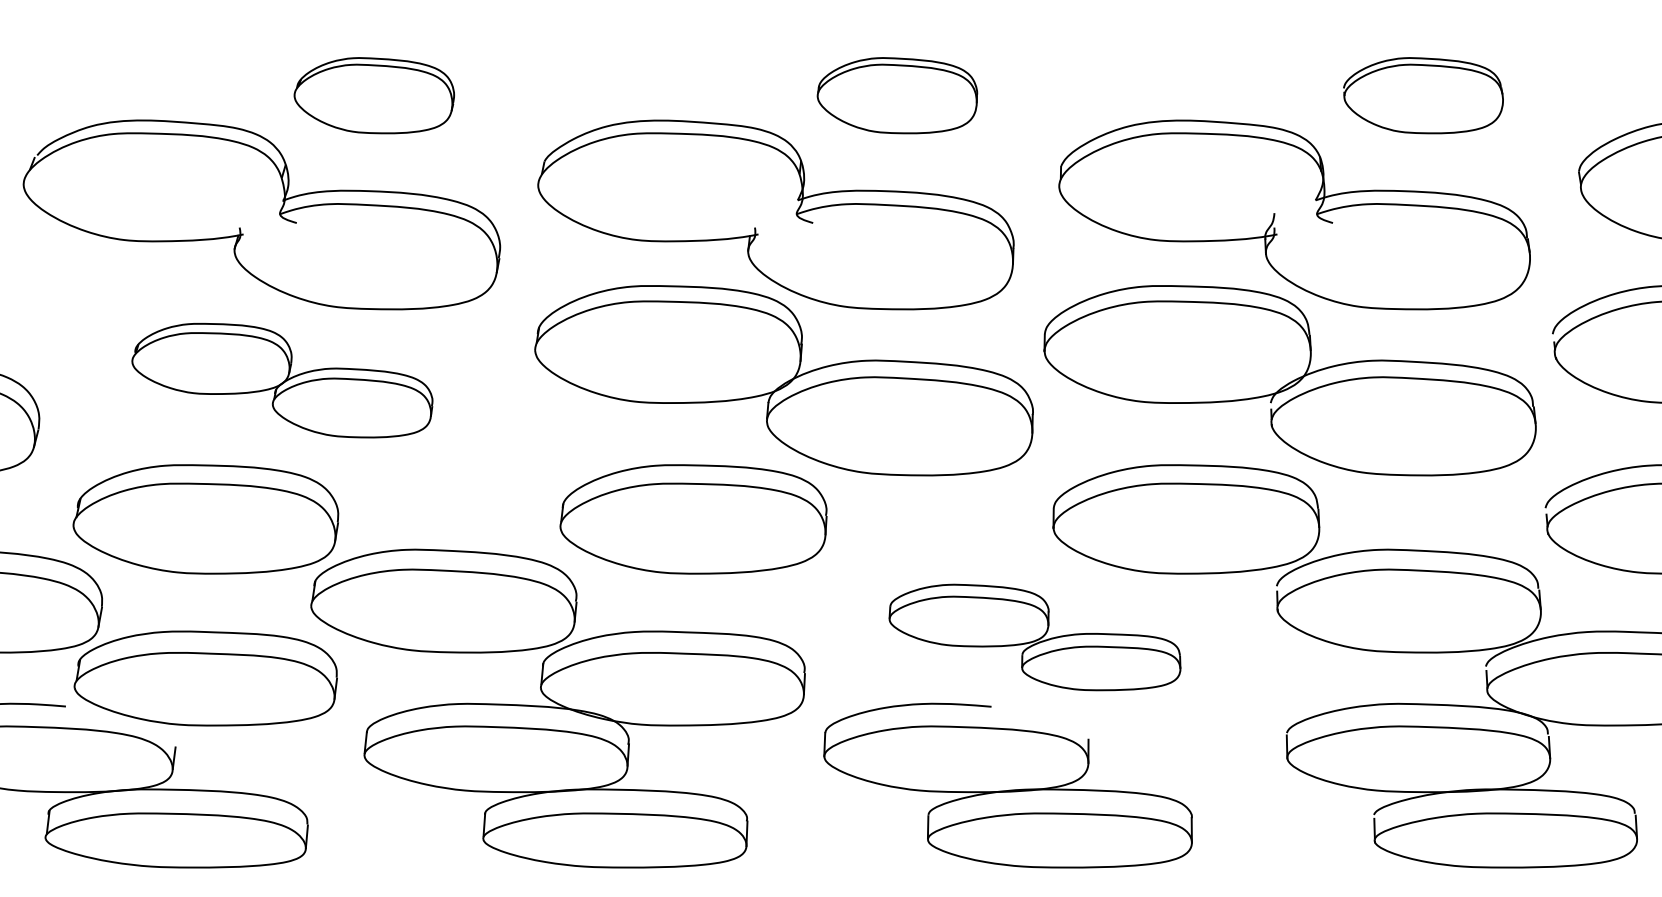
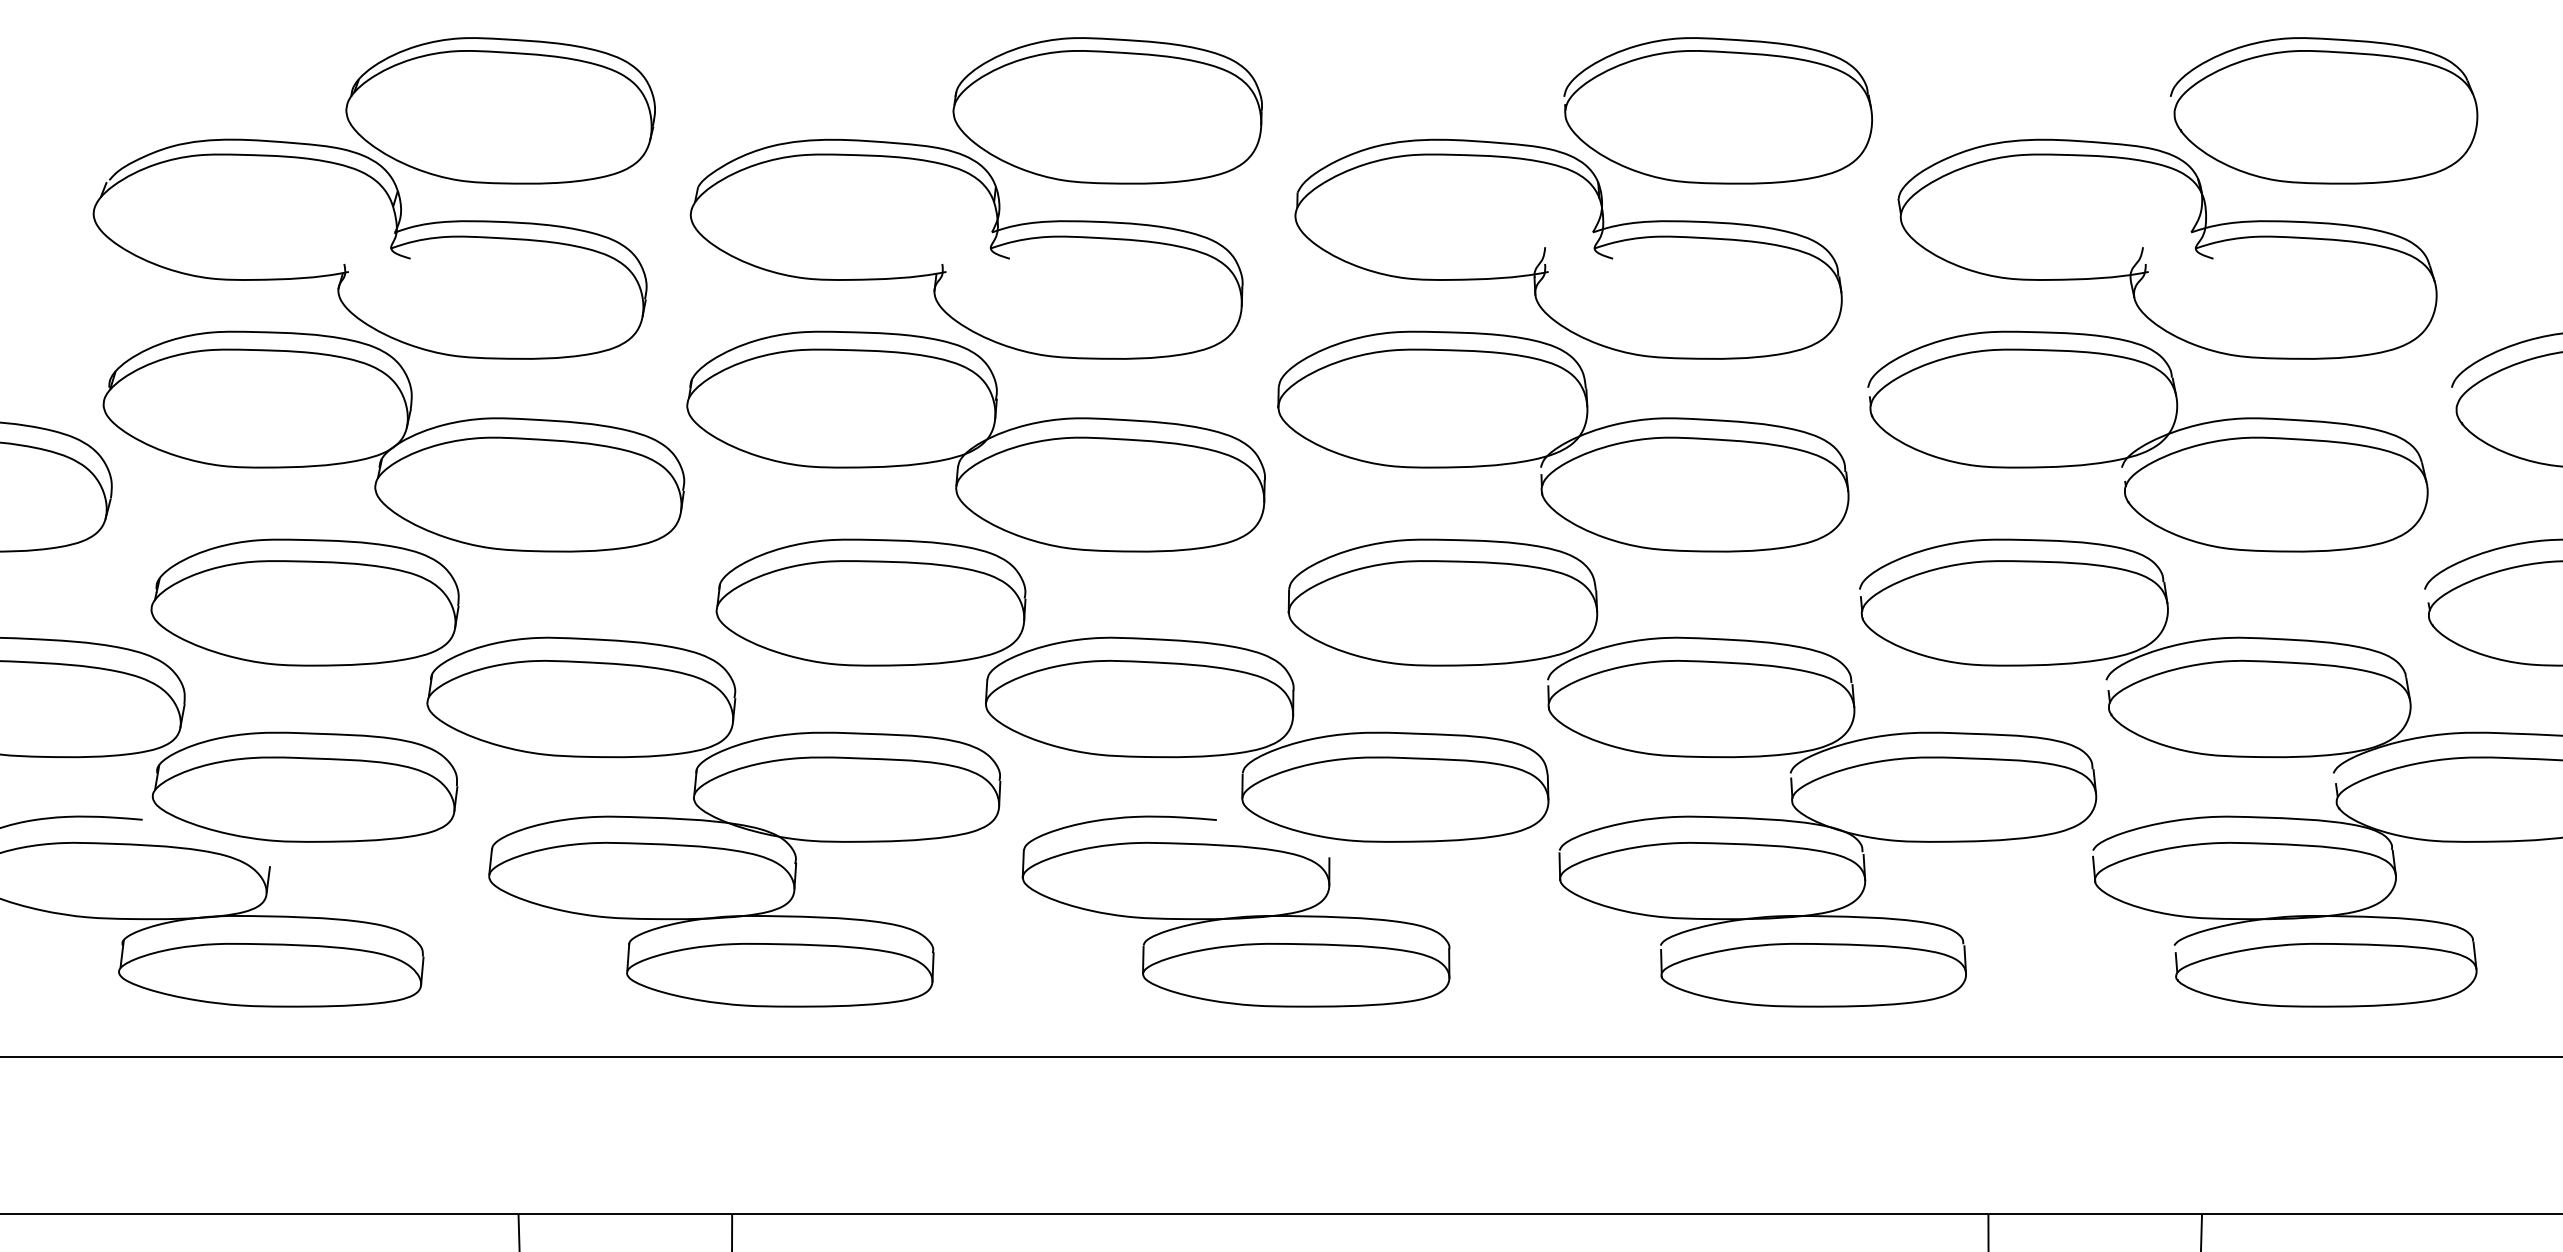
part: (374, 95) -> (500, 110), size x1.67
part: (897, 95) -> (1107, 110), size x1.67
part: (1422, 95) -> (1717, 110), size x1.67
part: (282, 380) -> (393, 441), size x1.67
part: (1035, 637) -> (1267, 739), size x1.67

